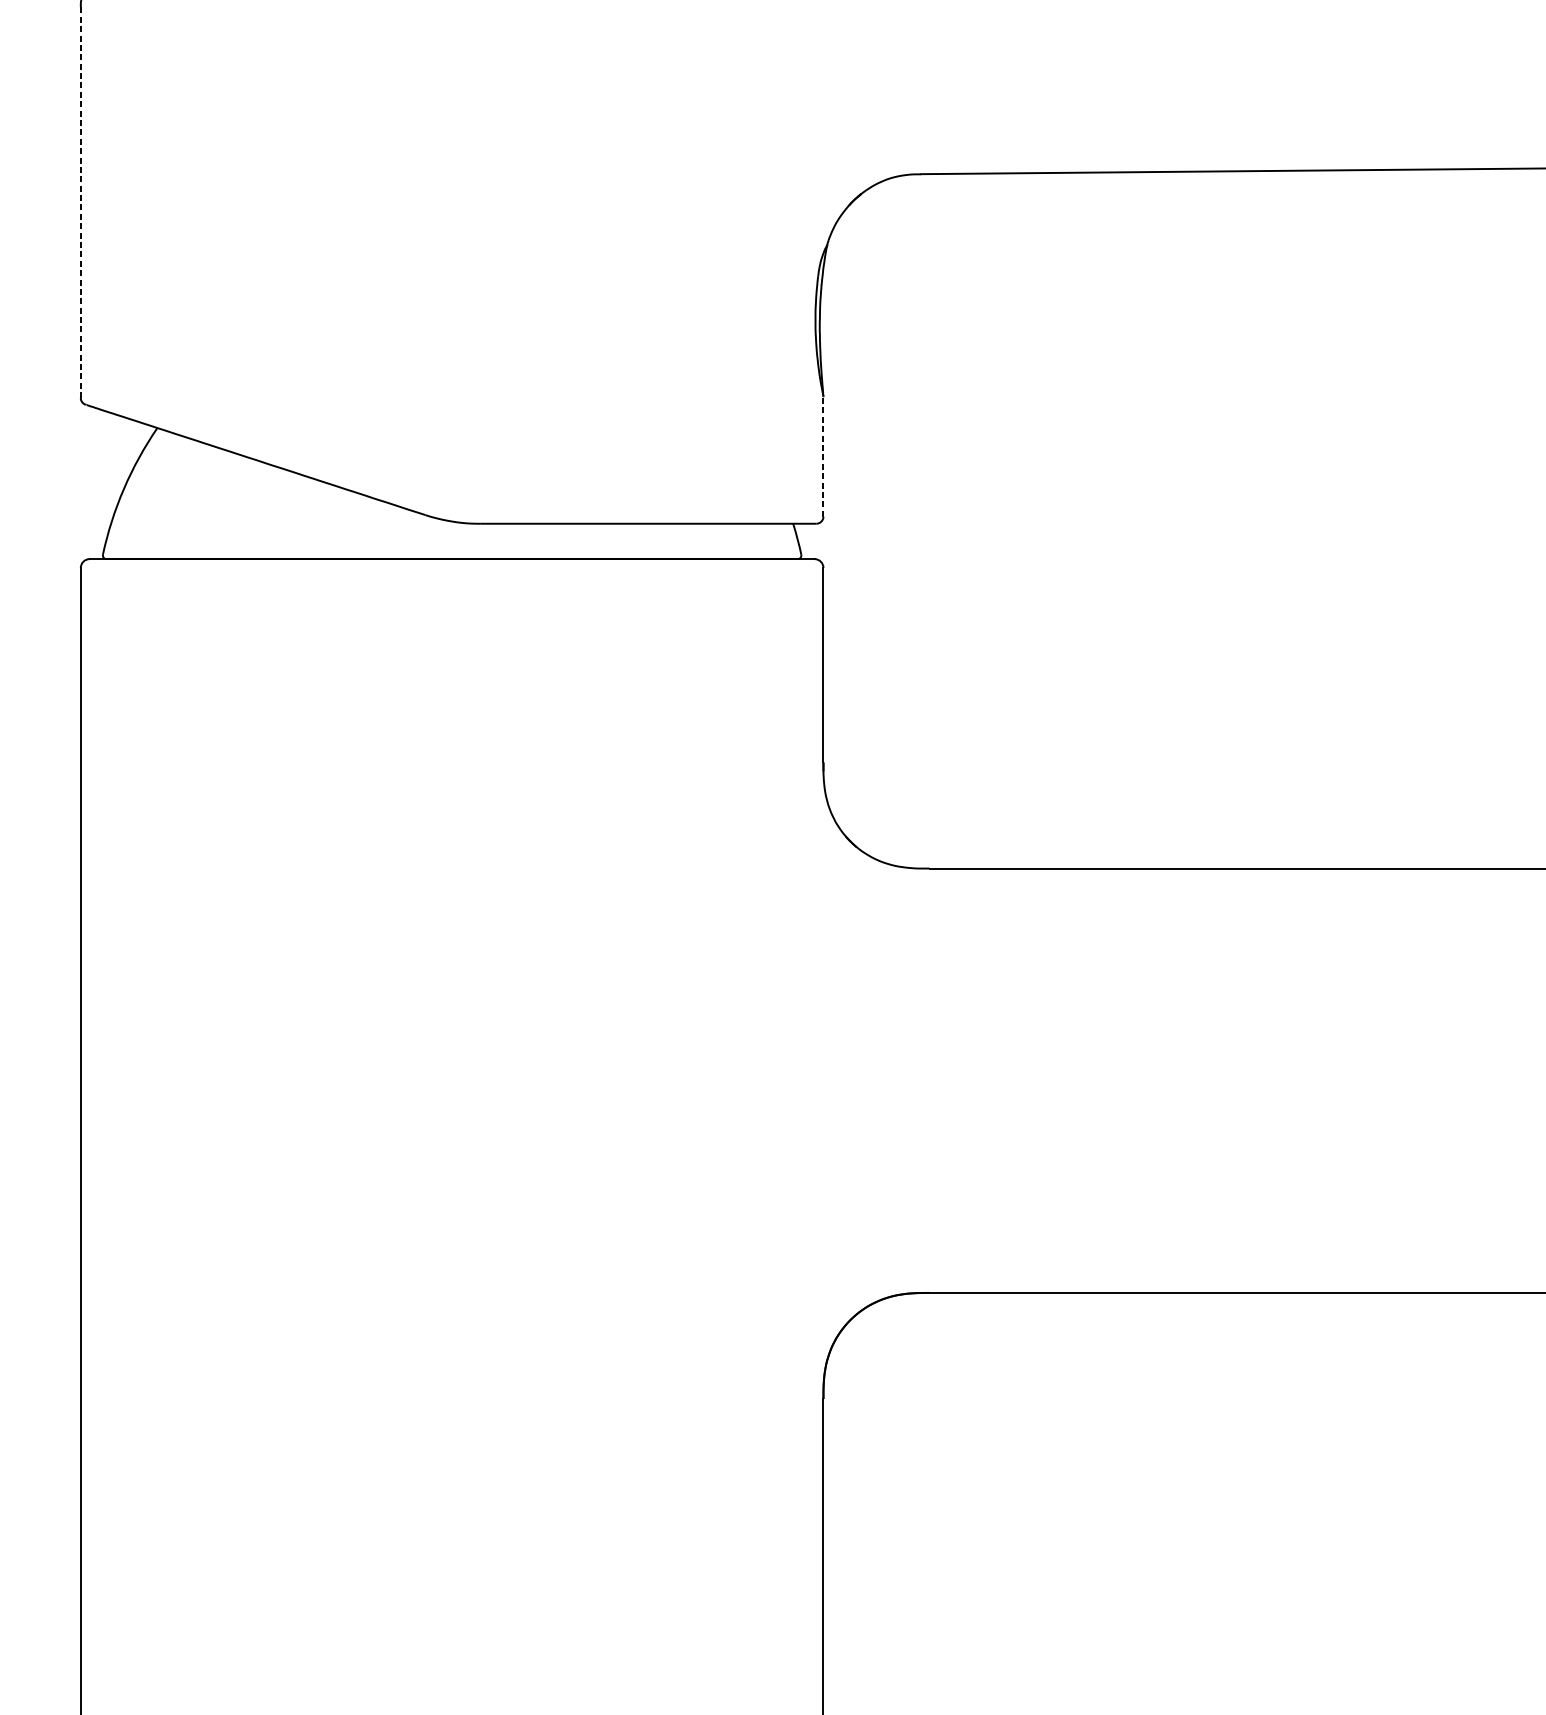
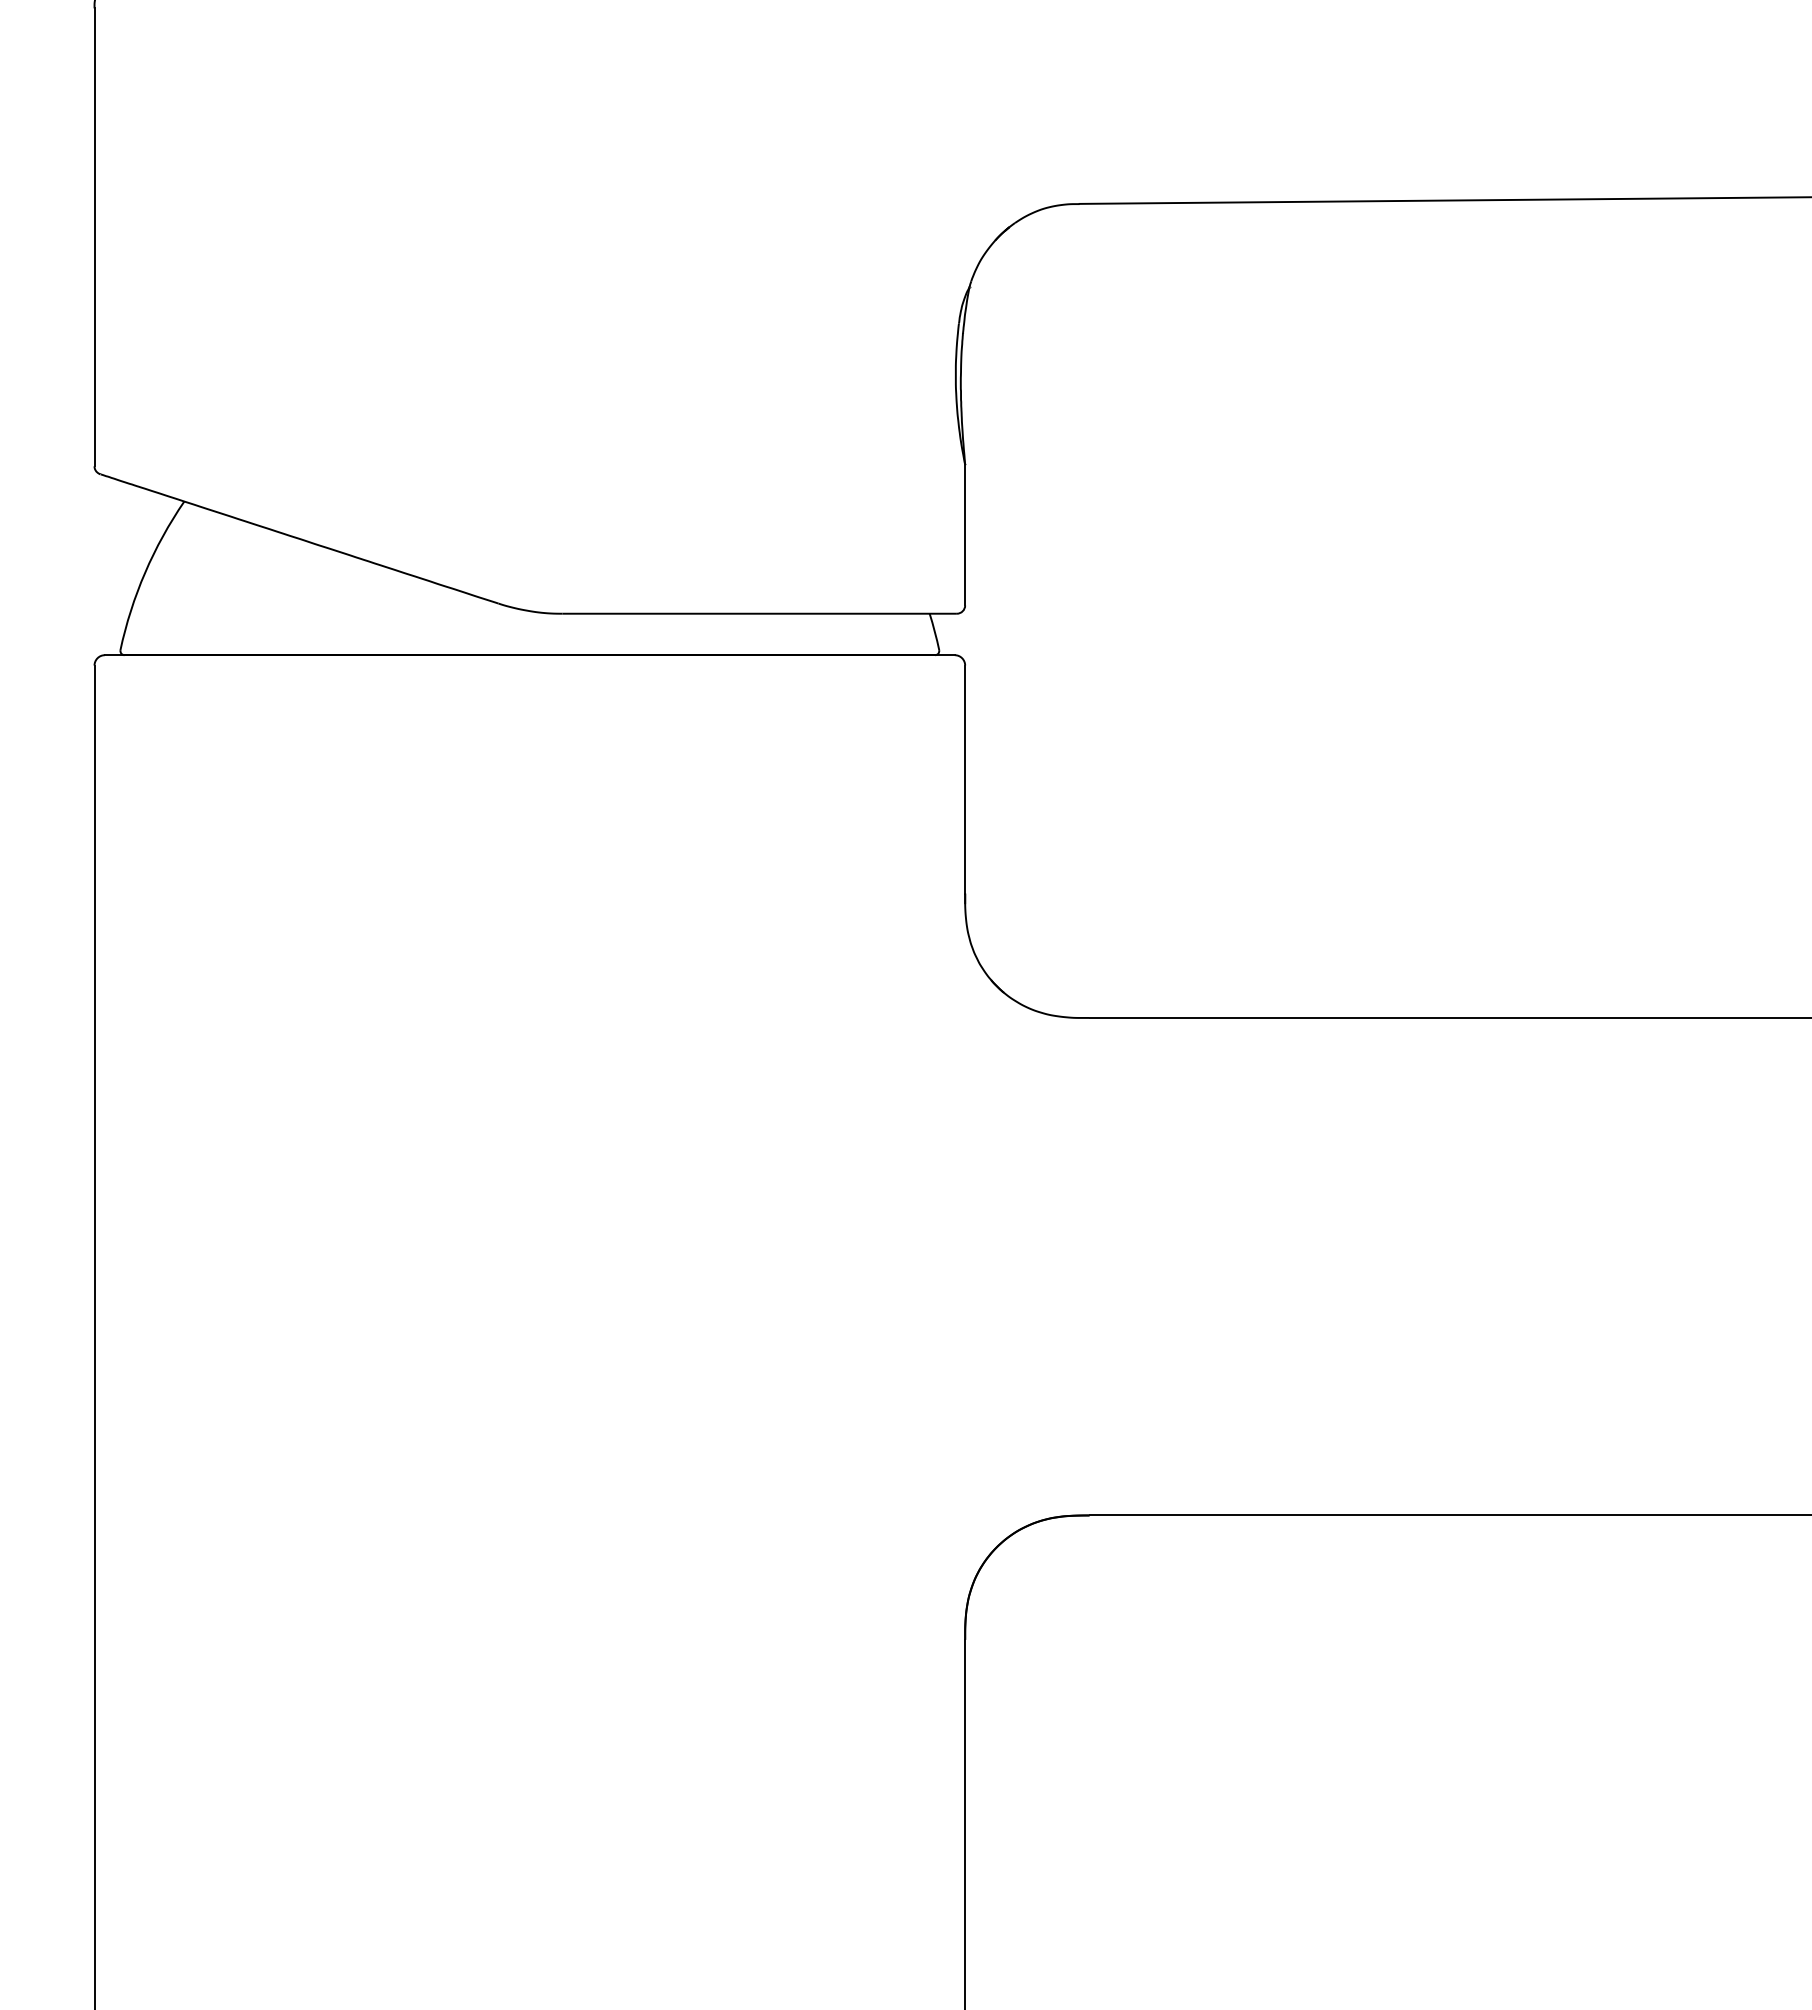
line: (80, 202) -> (94, 237), dashed -> solid
line: (823, 456) -> (965, 534), dashed -> solid

